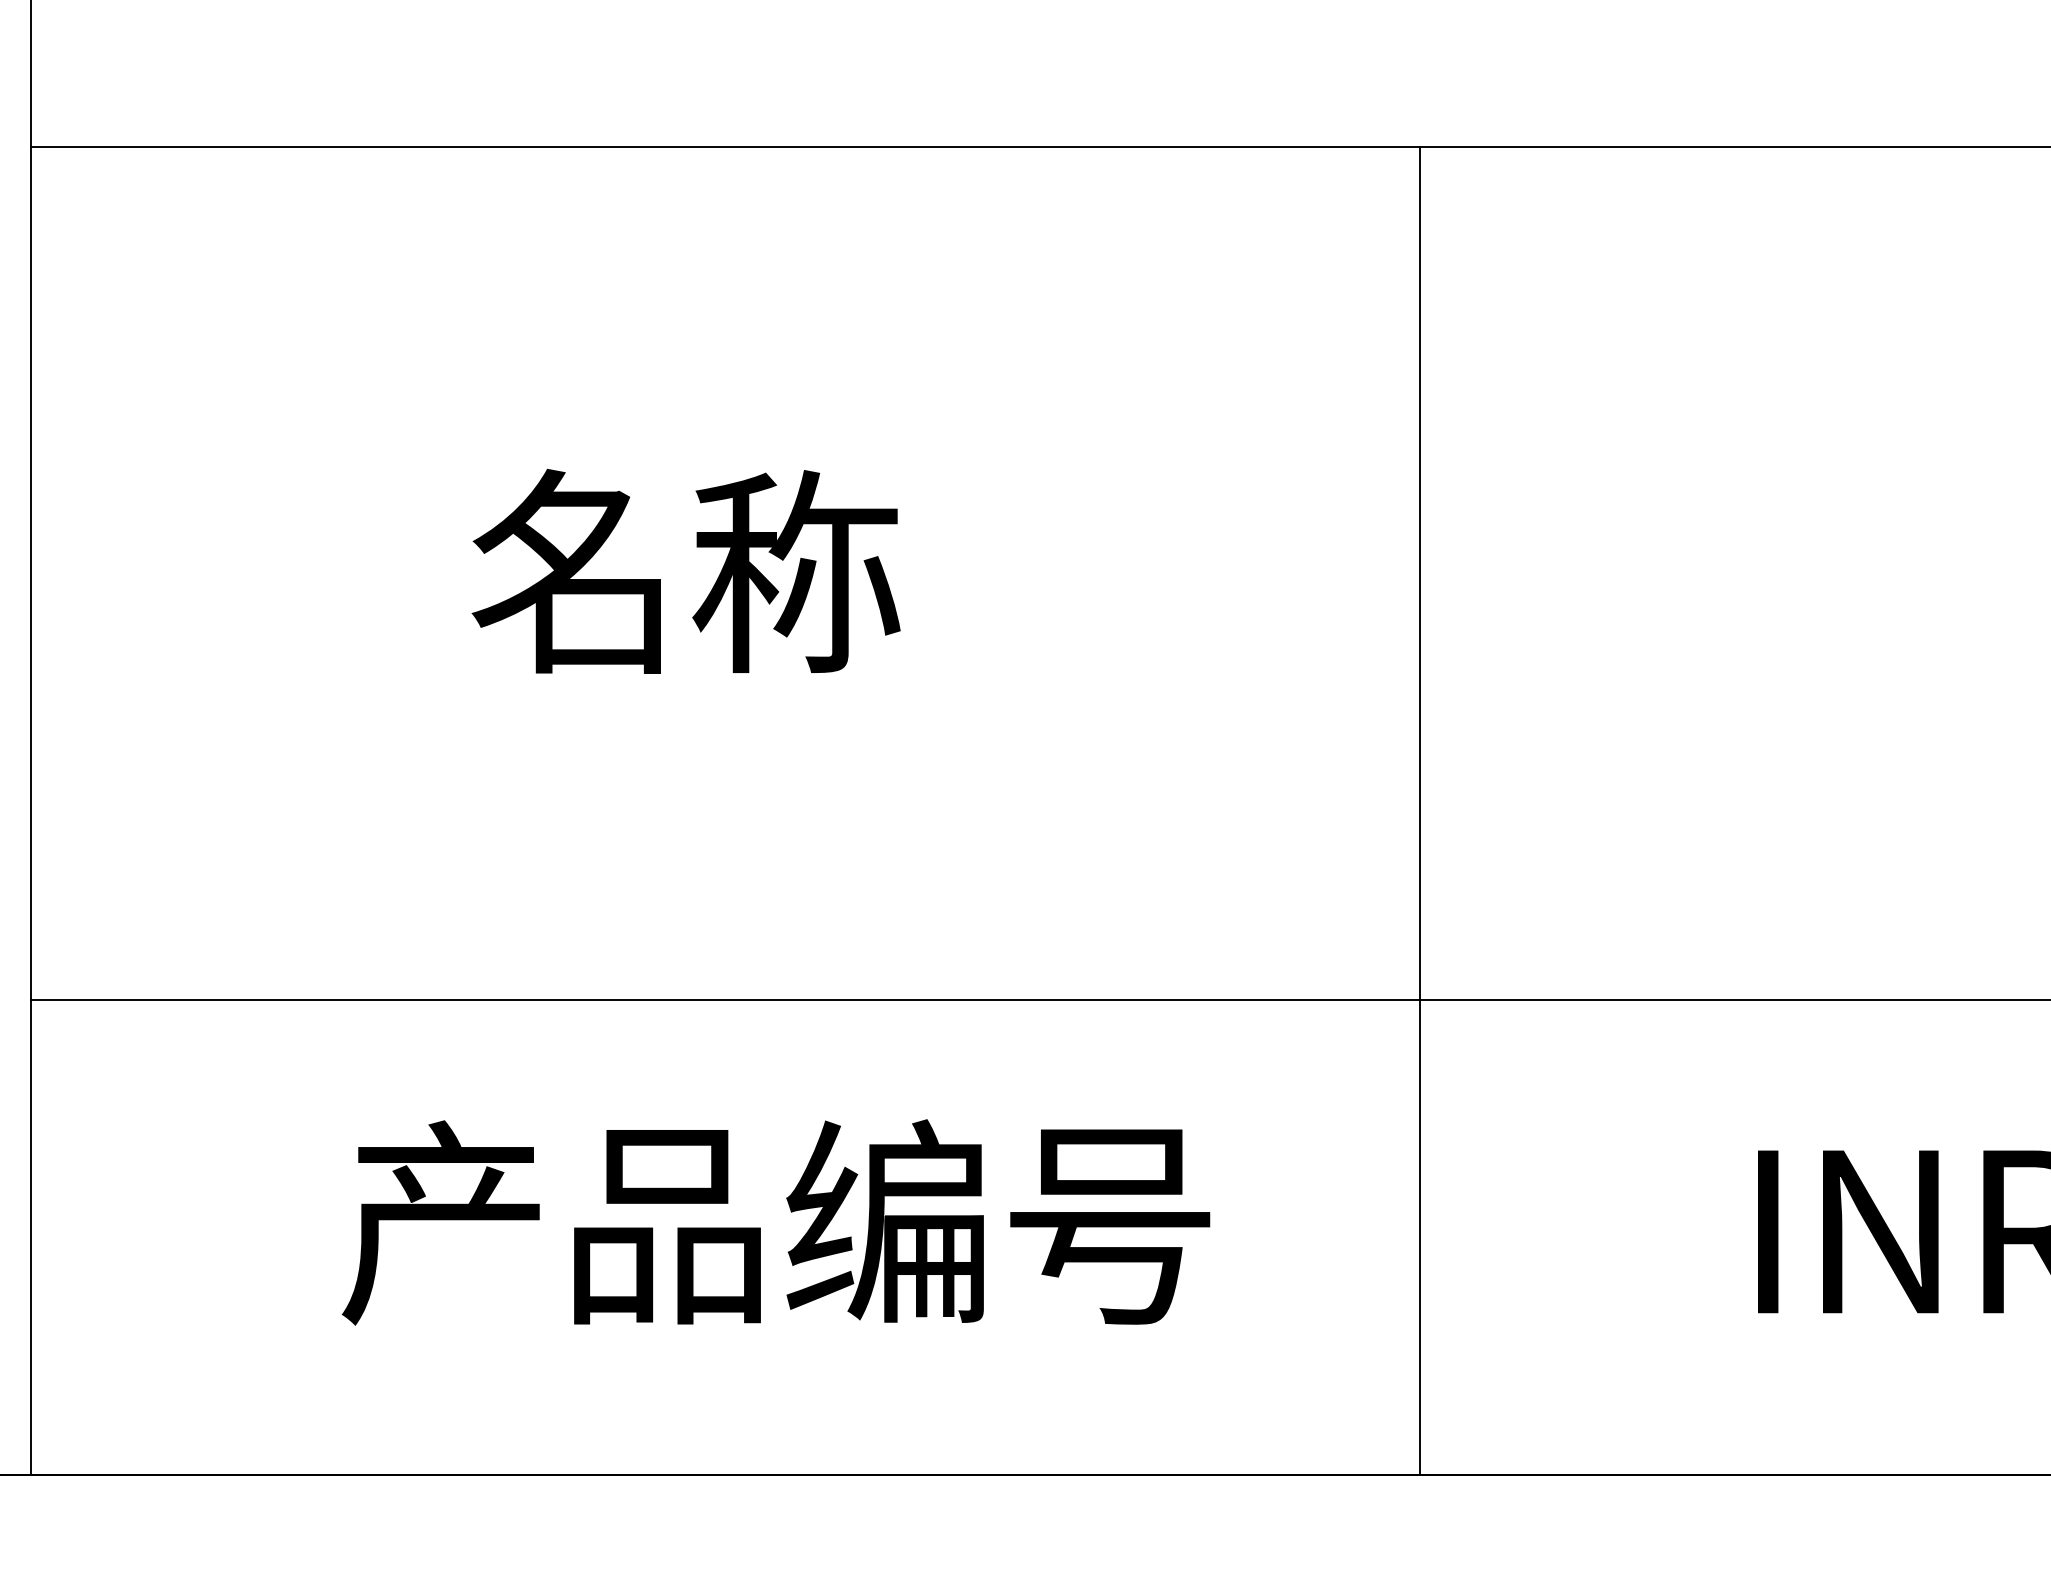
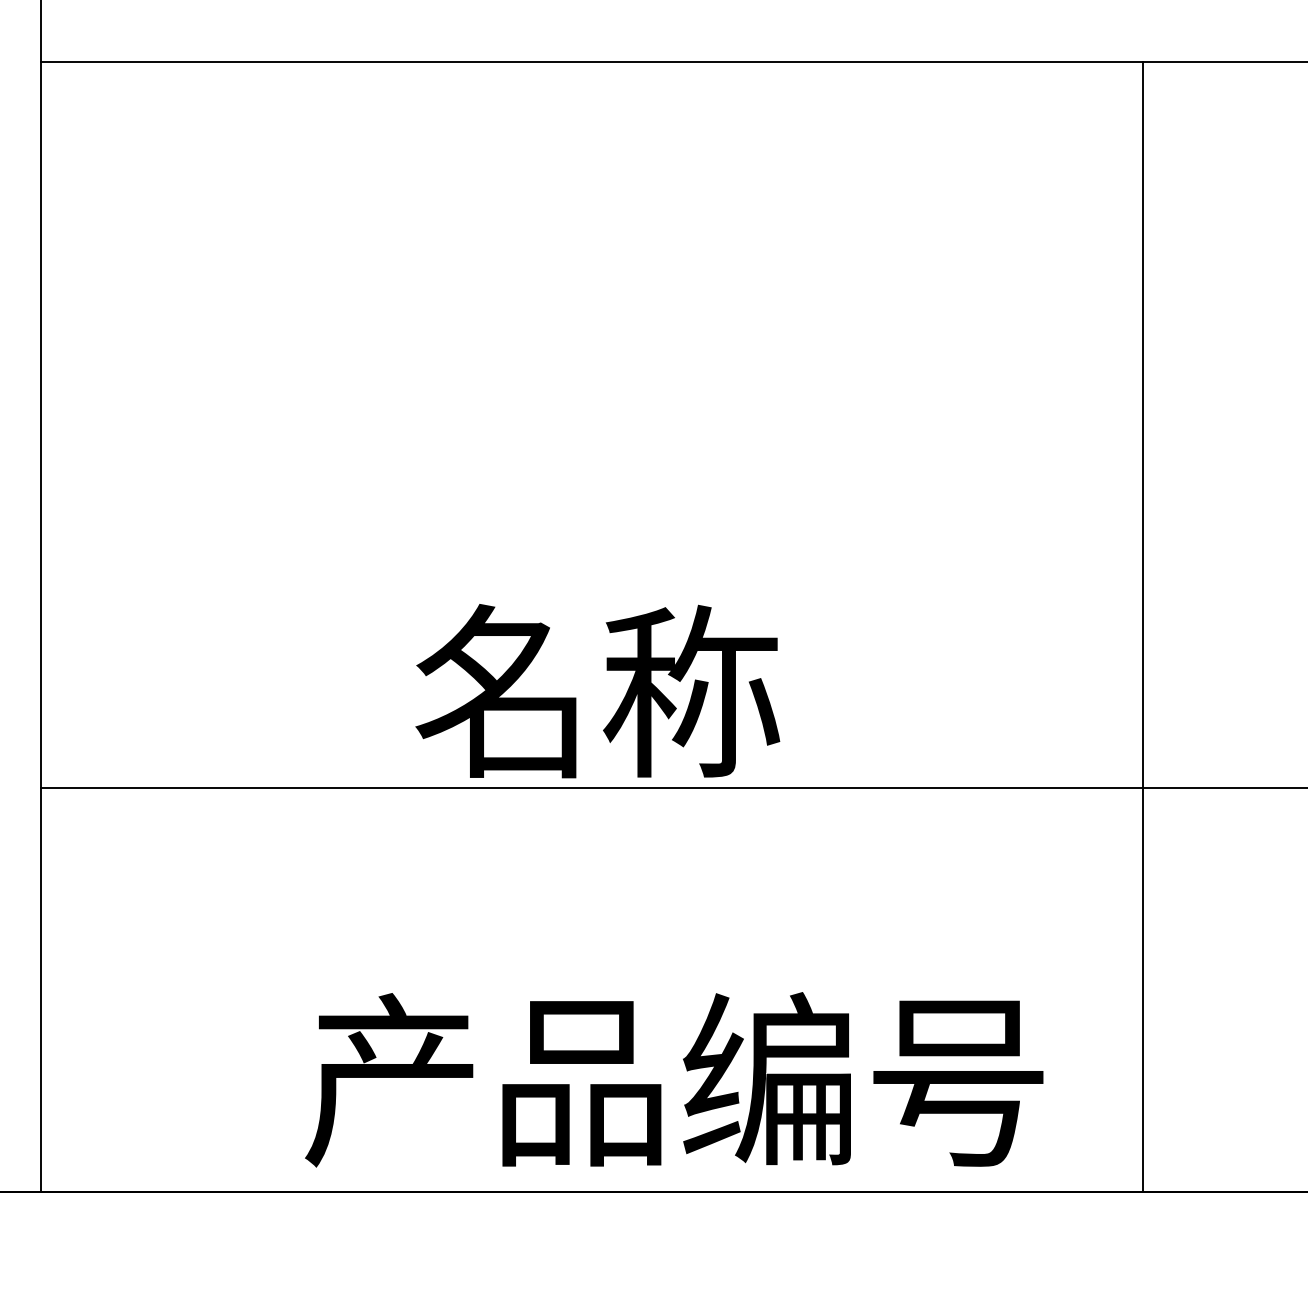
text: (685, 570) -> (597, 690), moved
line: (1419, 810) -> (1143, 626), moved
text: (775, 1222) -> (673, 1079), moved

